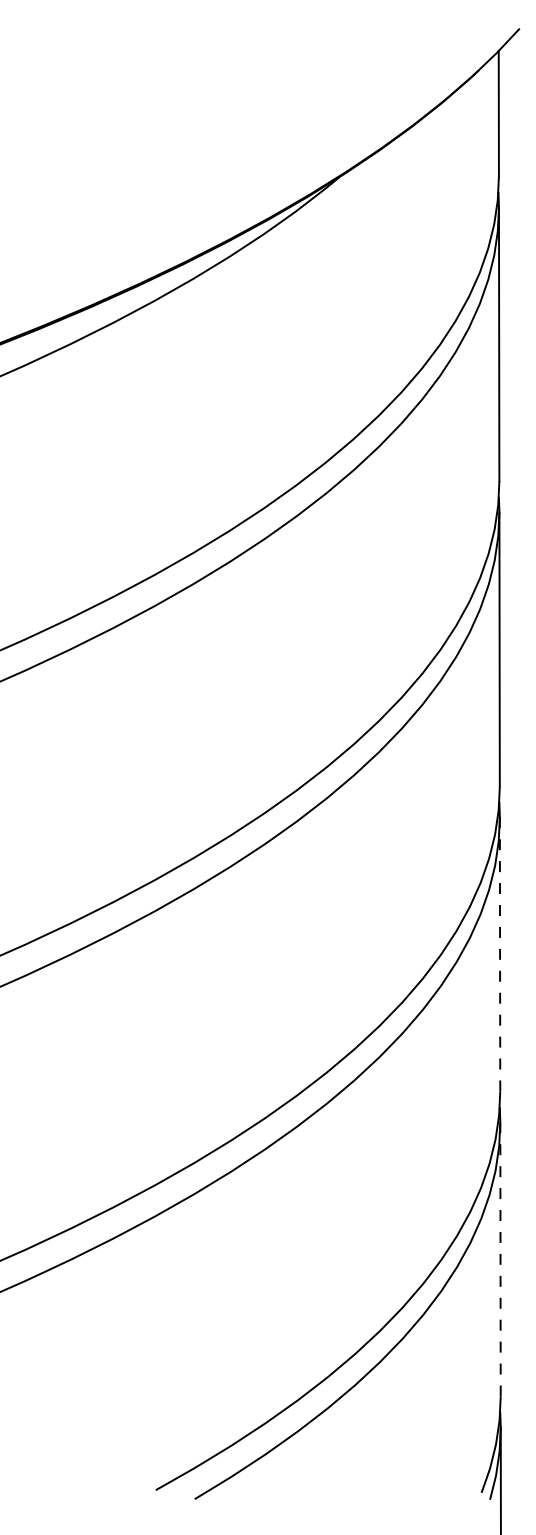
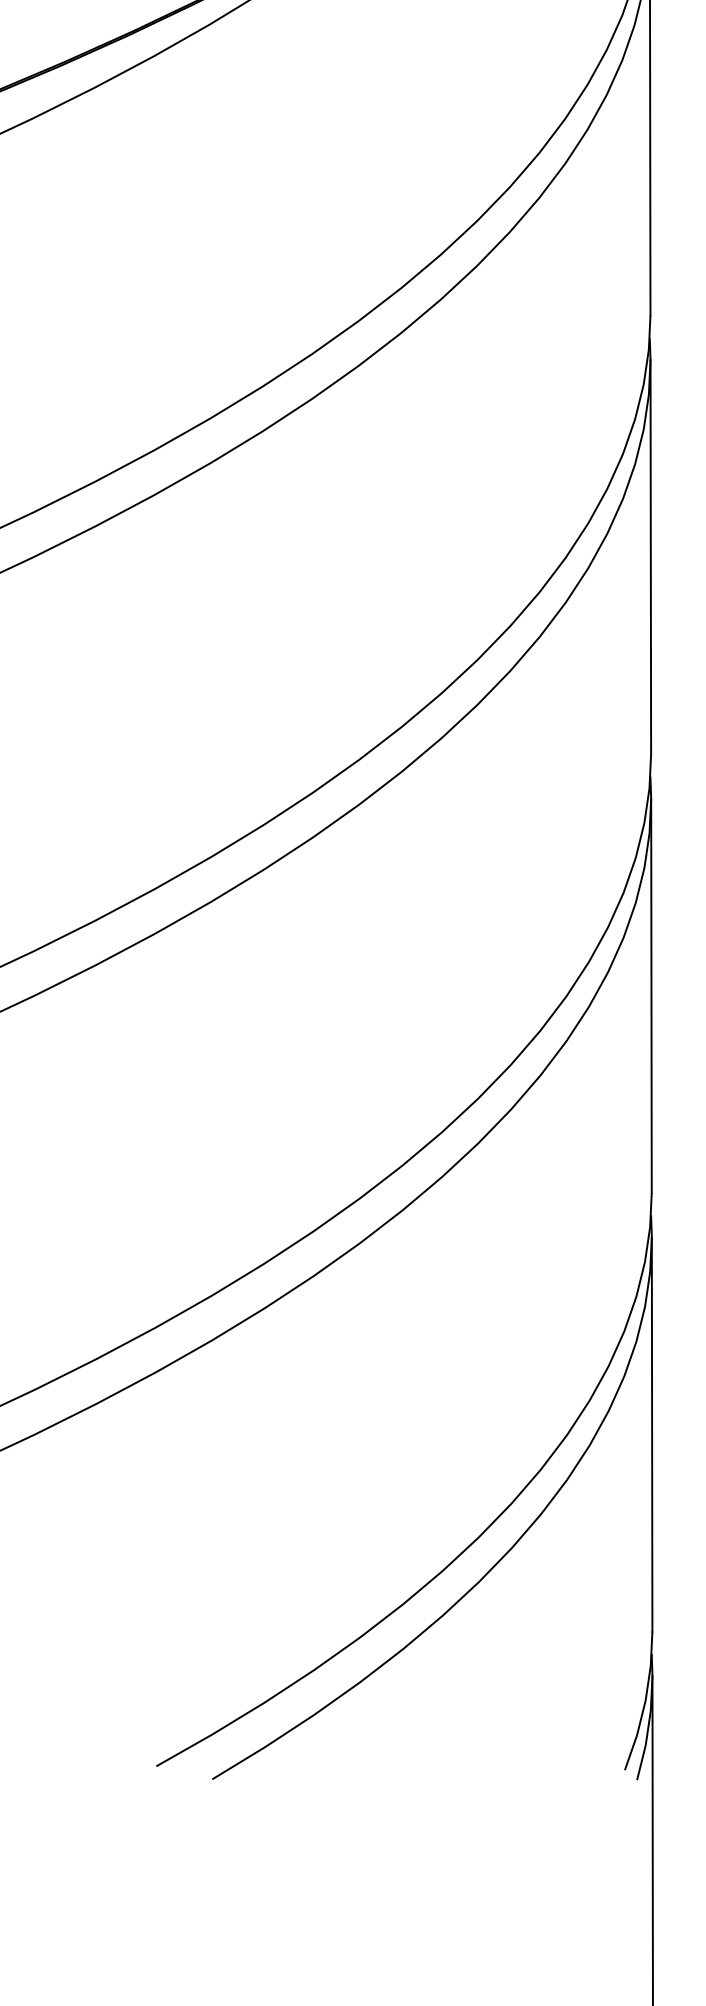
line: (500, 954) -> (652, 995), dashed -> solid
line: (500, 1259) -> (652, 1434), dashed -> solid

